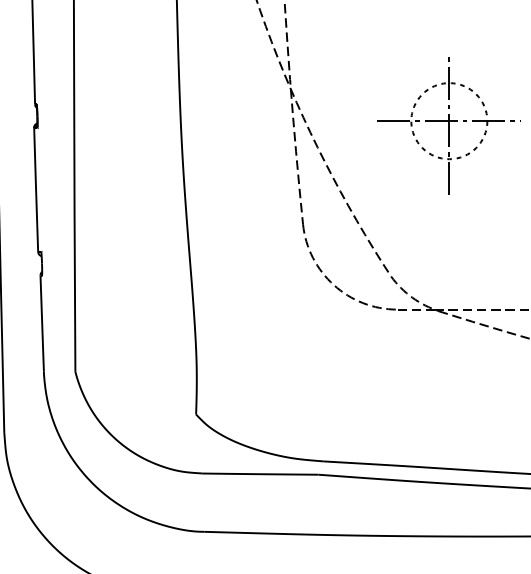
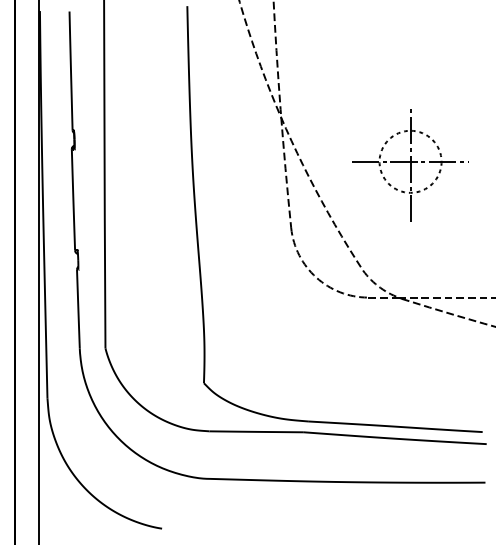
part: (449, 125) -> (410, 165), moved

